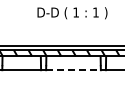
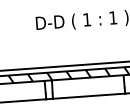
line: (73, 70) -> (89, 96), dashed -> solid

